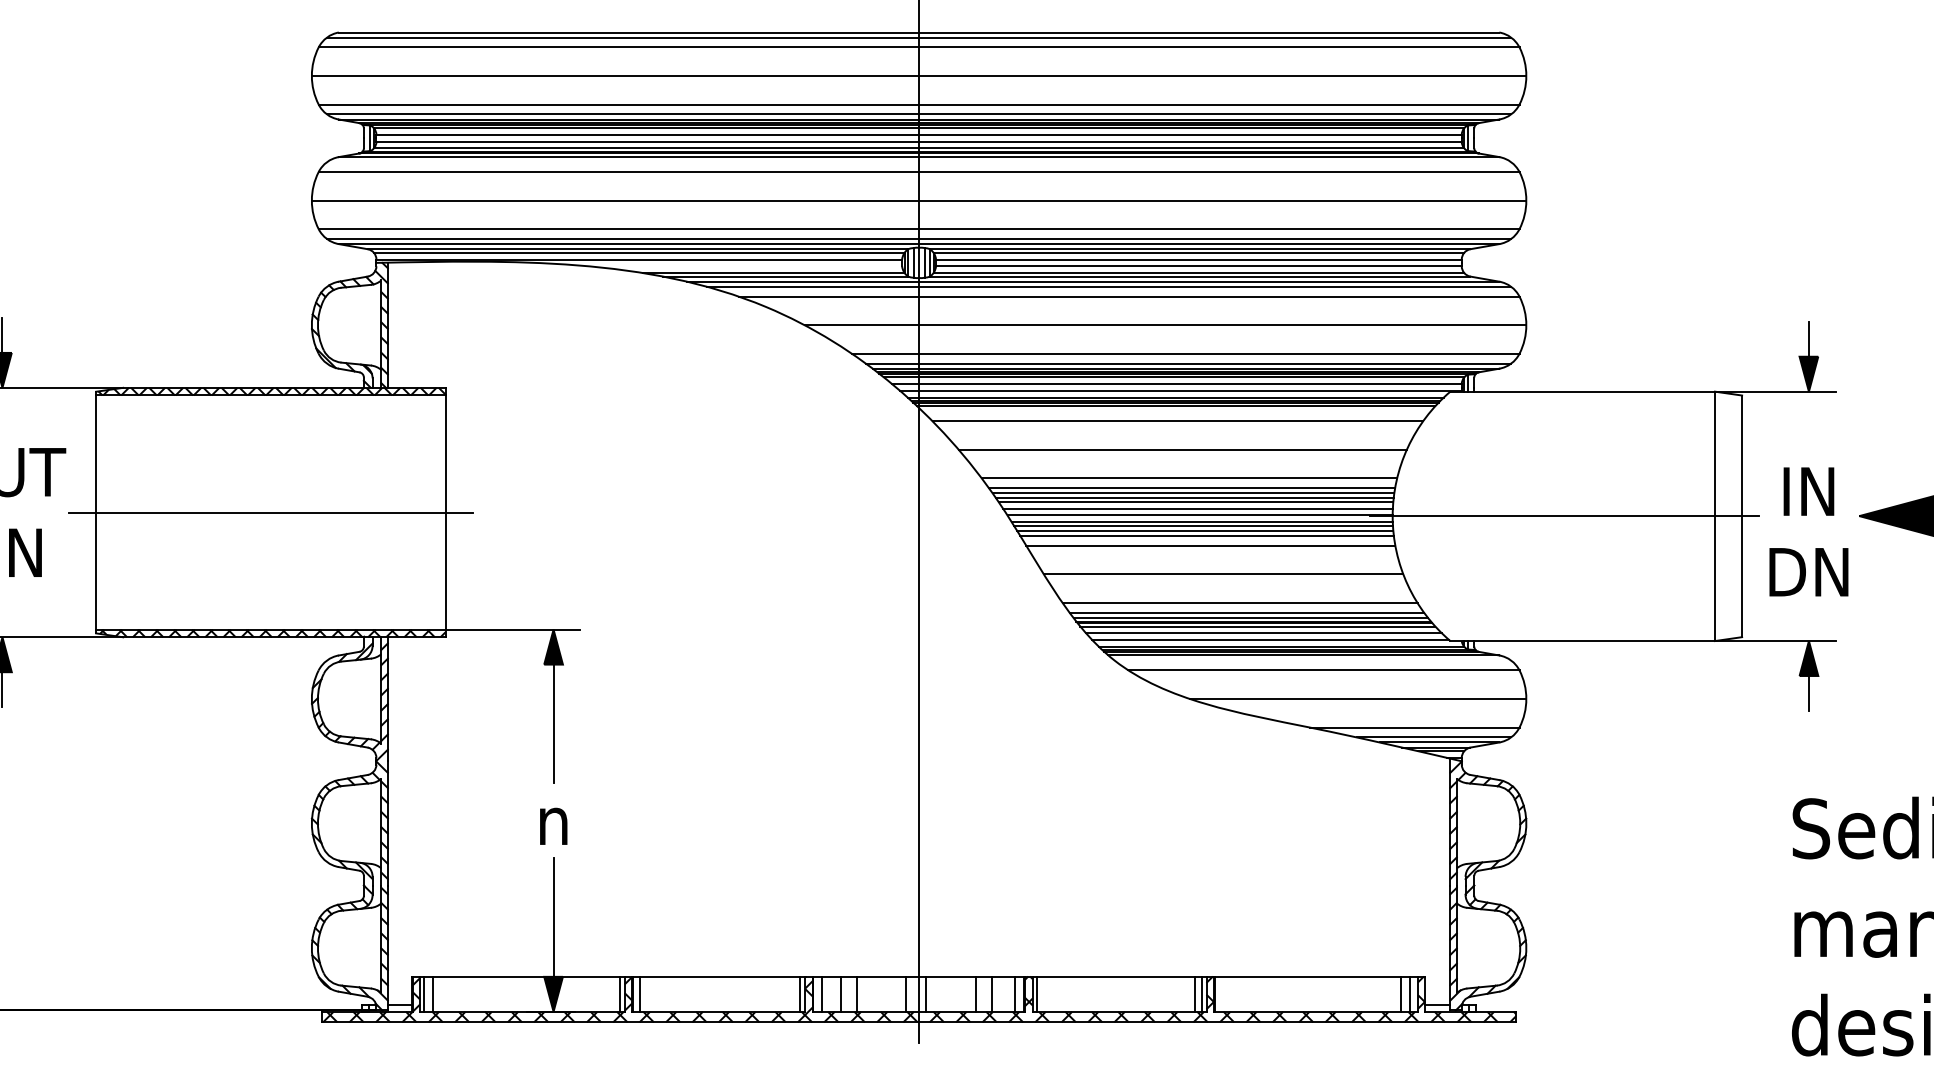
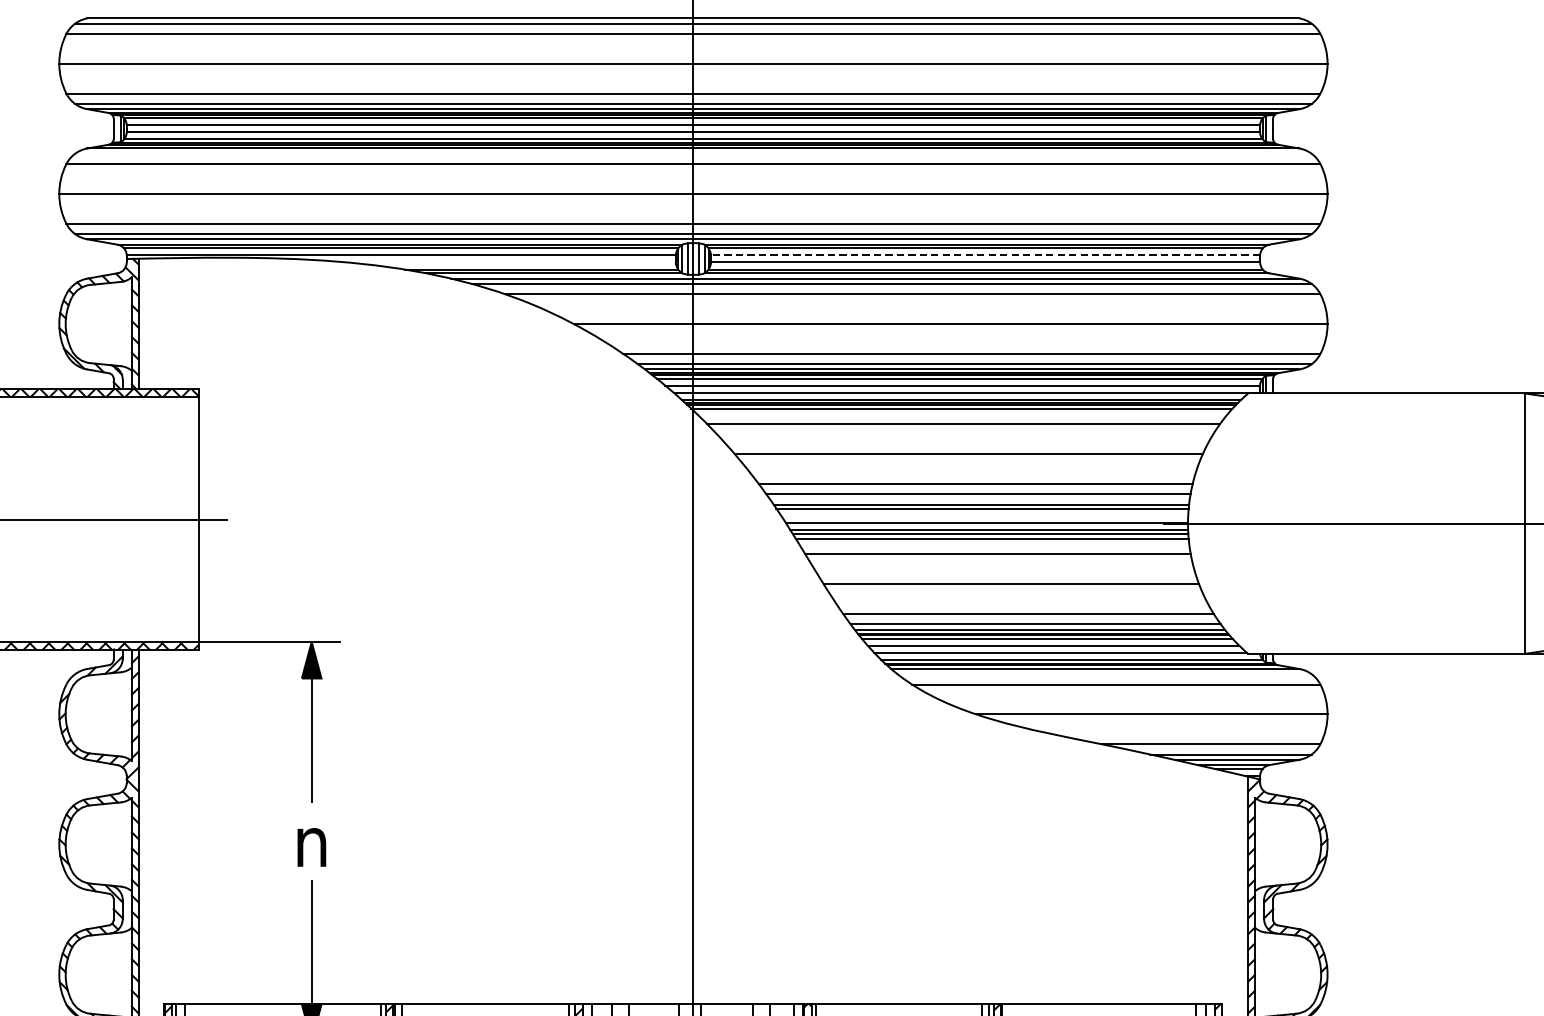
line: (1198, 259) -> (985, 255), solid -> dashed
line: (1193, 493) -> (979, 499), removed
line: (1197, 508) -> (984, 515), removed
line: (1206, 535) -> (993, 543), removed

